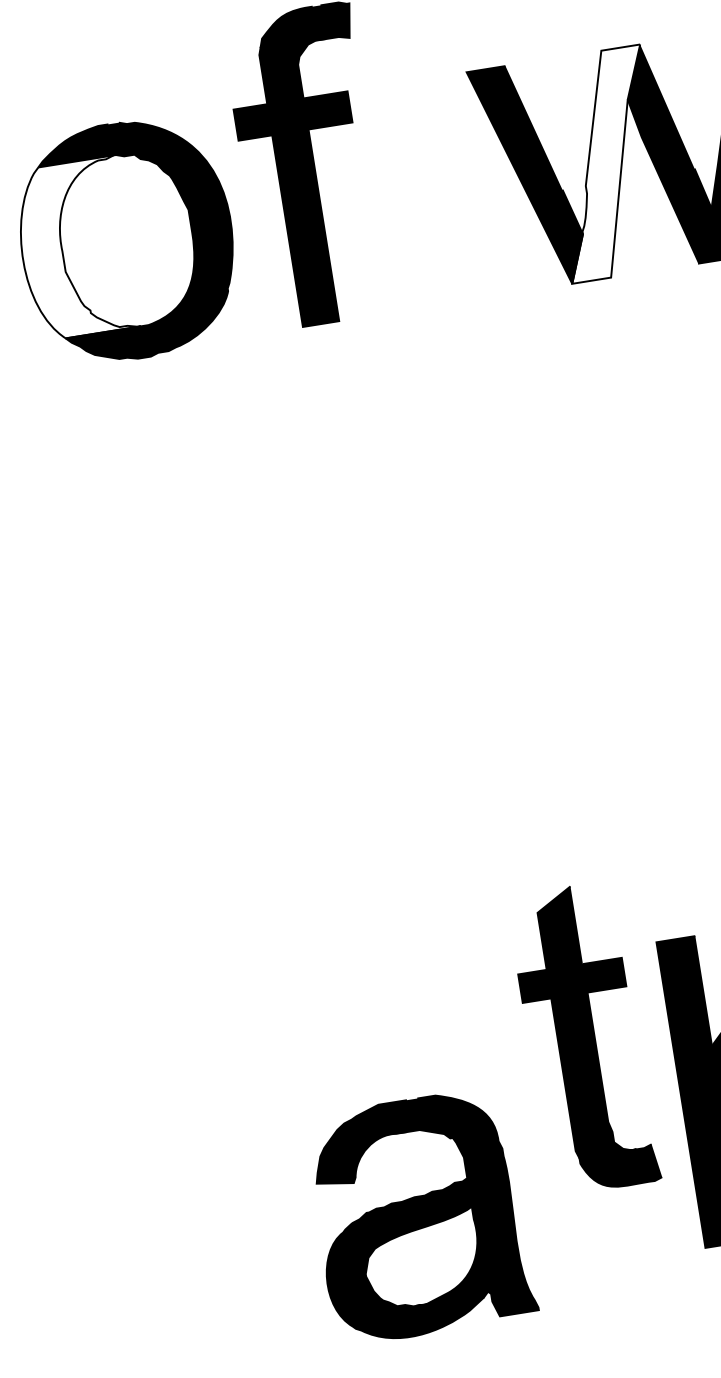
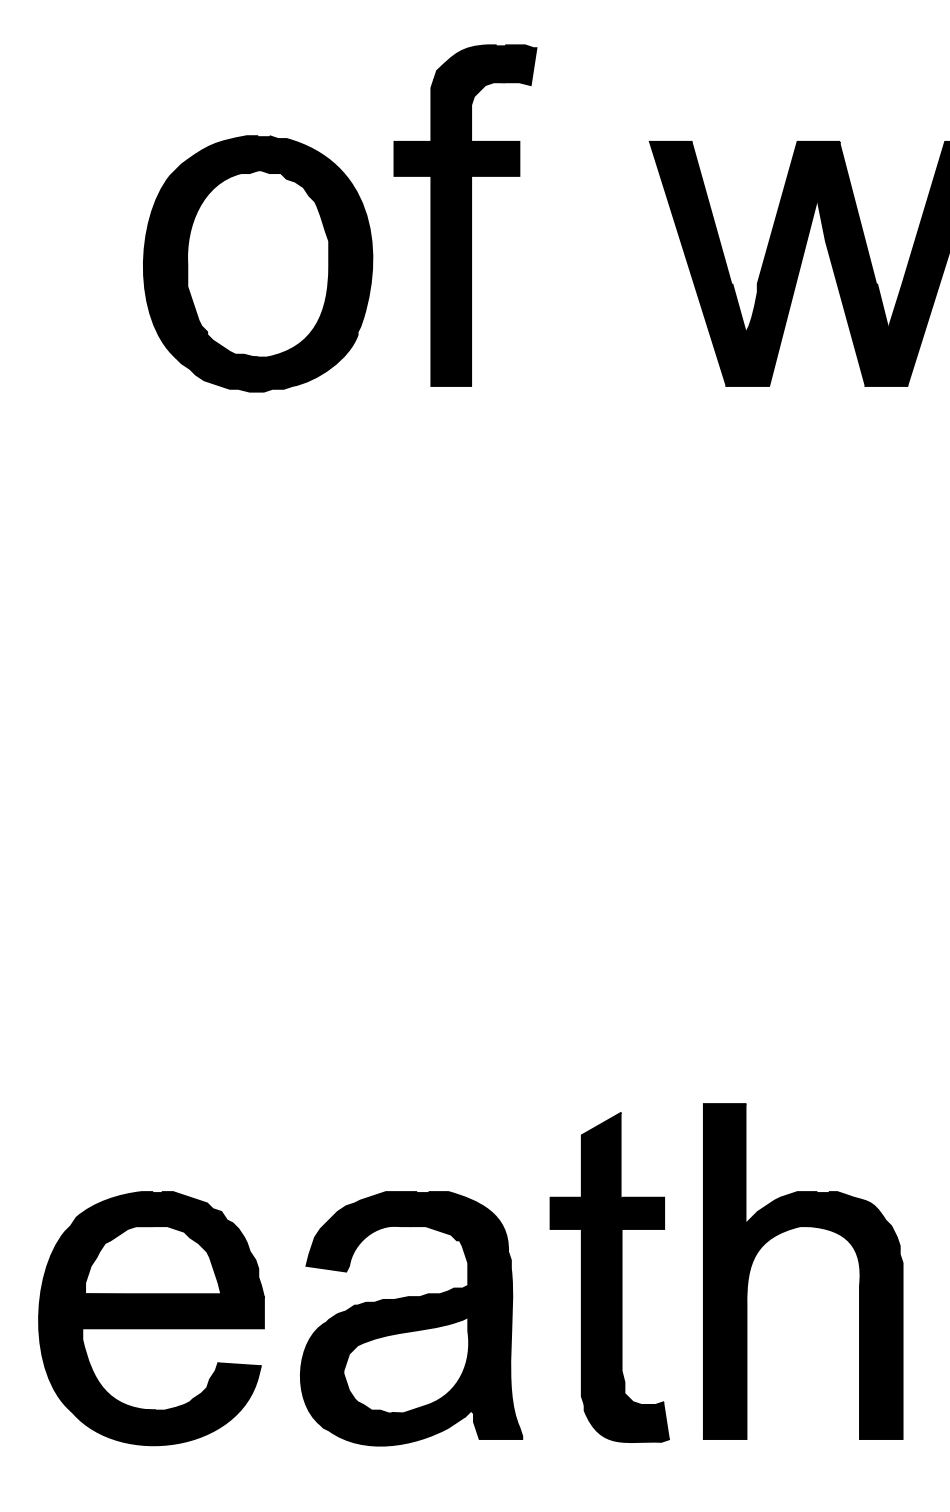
fill: (606, 163) -> (783, 263), added
fill: (74, 248) -> (200, 263), added
part: (583, 1038) -> (609, 1277), moved
part: (420, 1216) -> (411, 1318), moved
part: (183, 1218) -> (151, 1318), added

